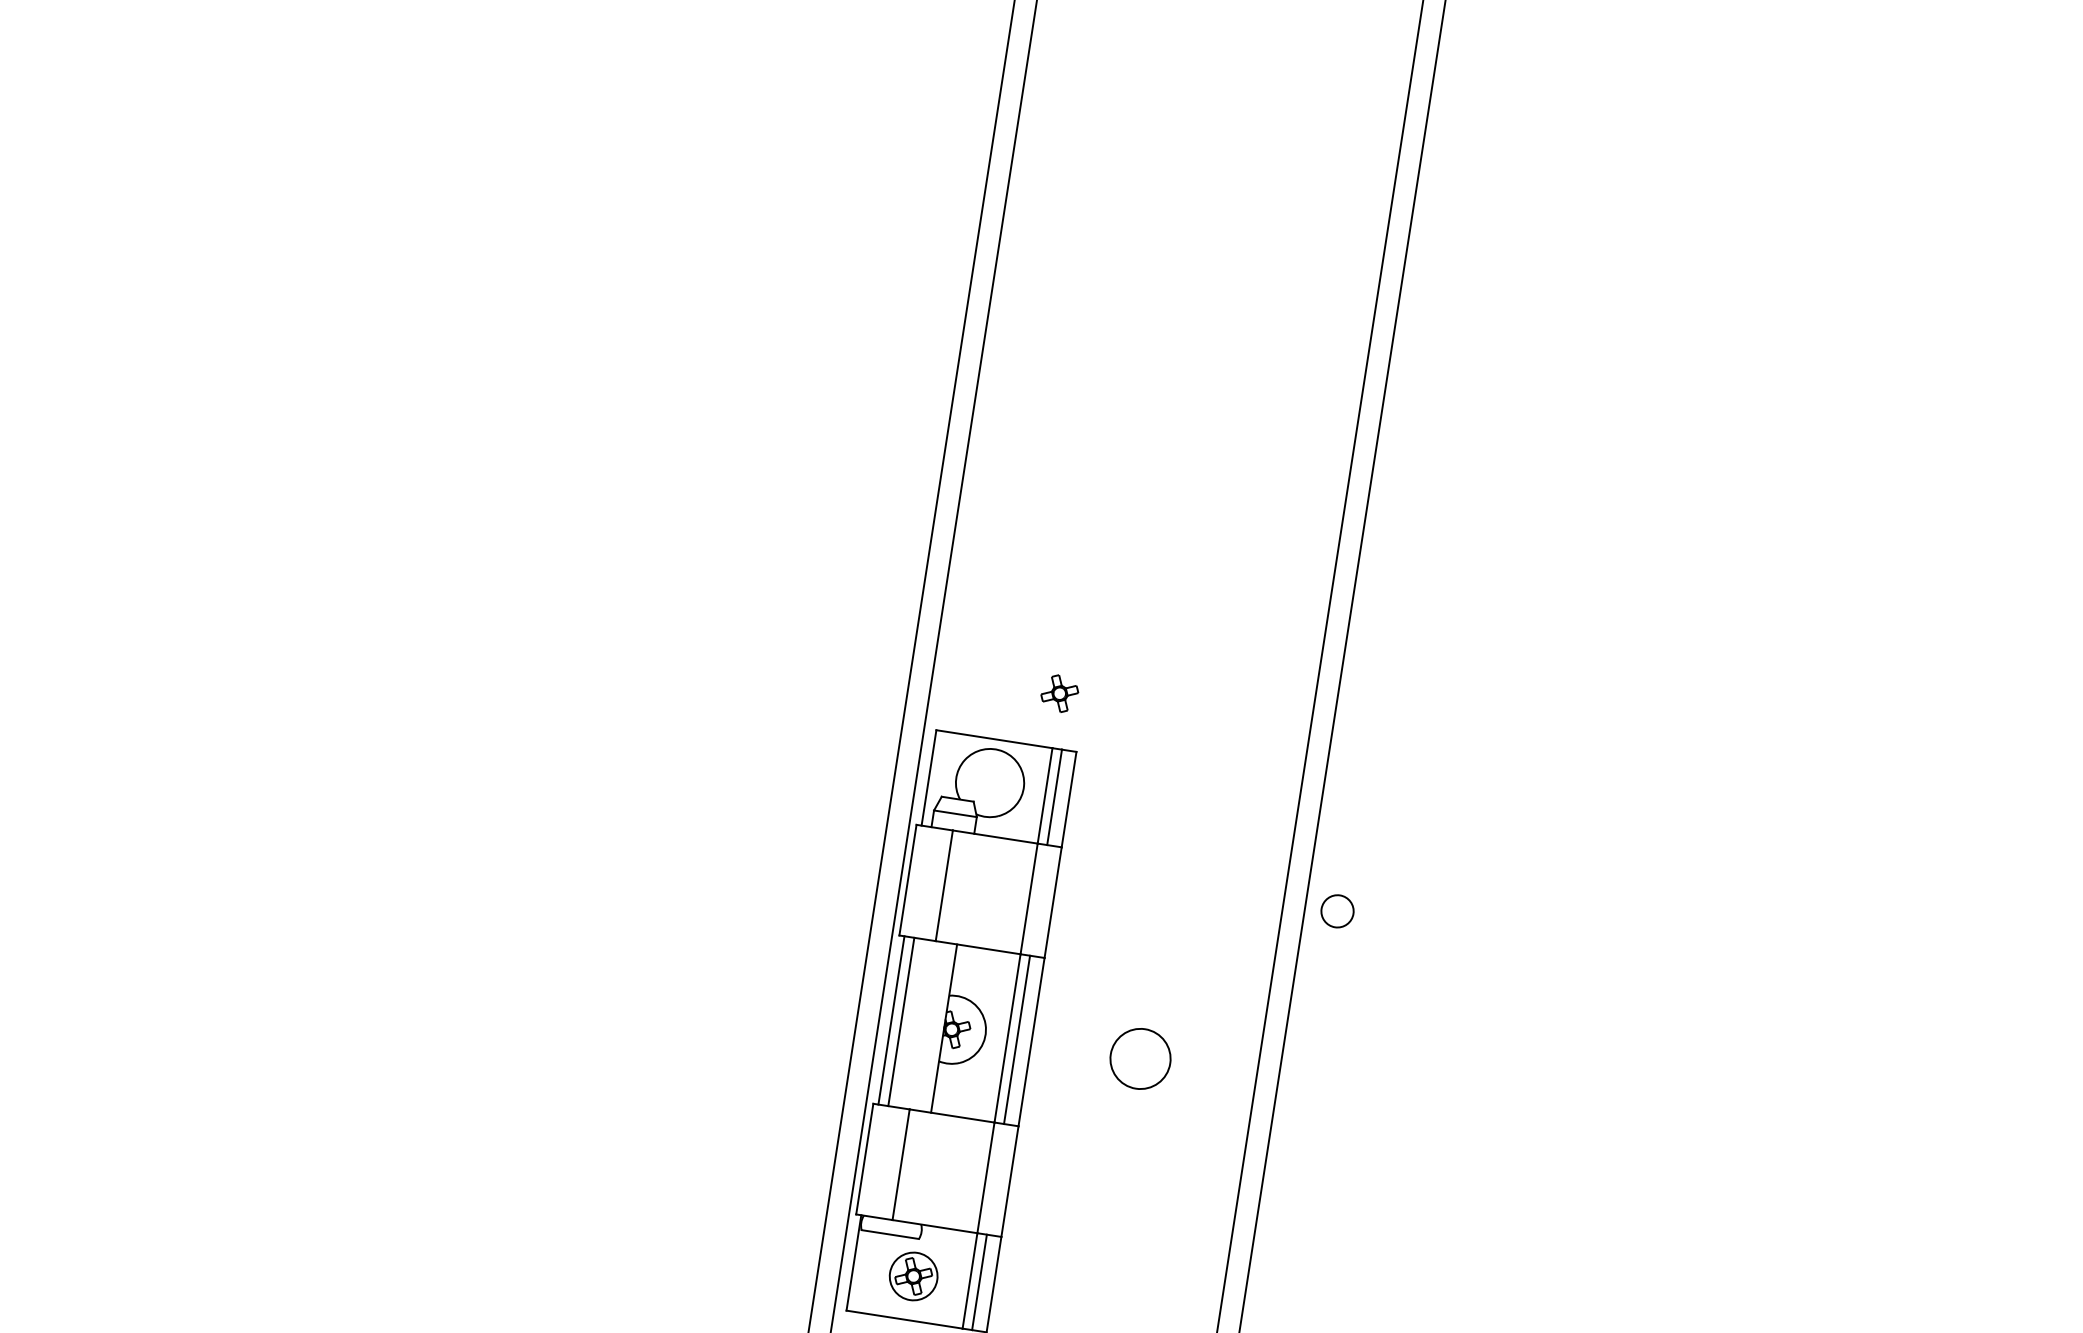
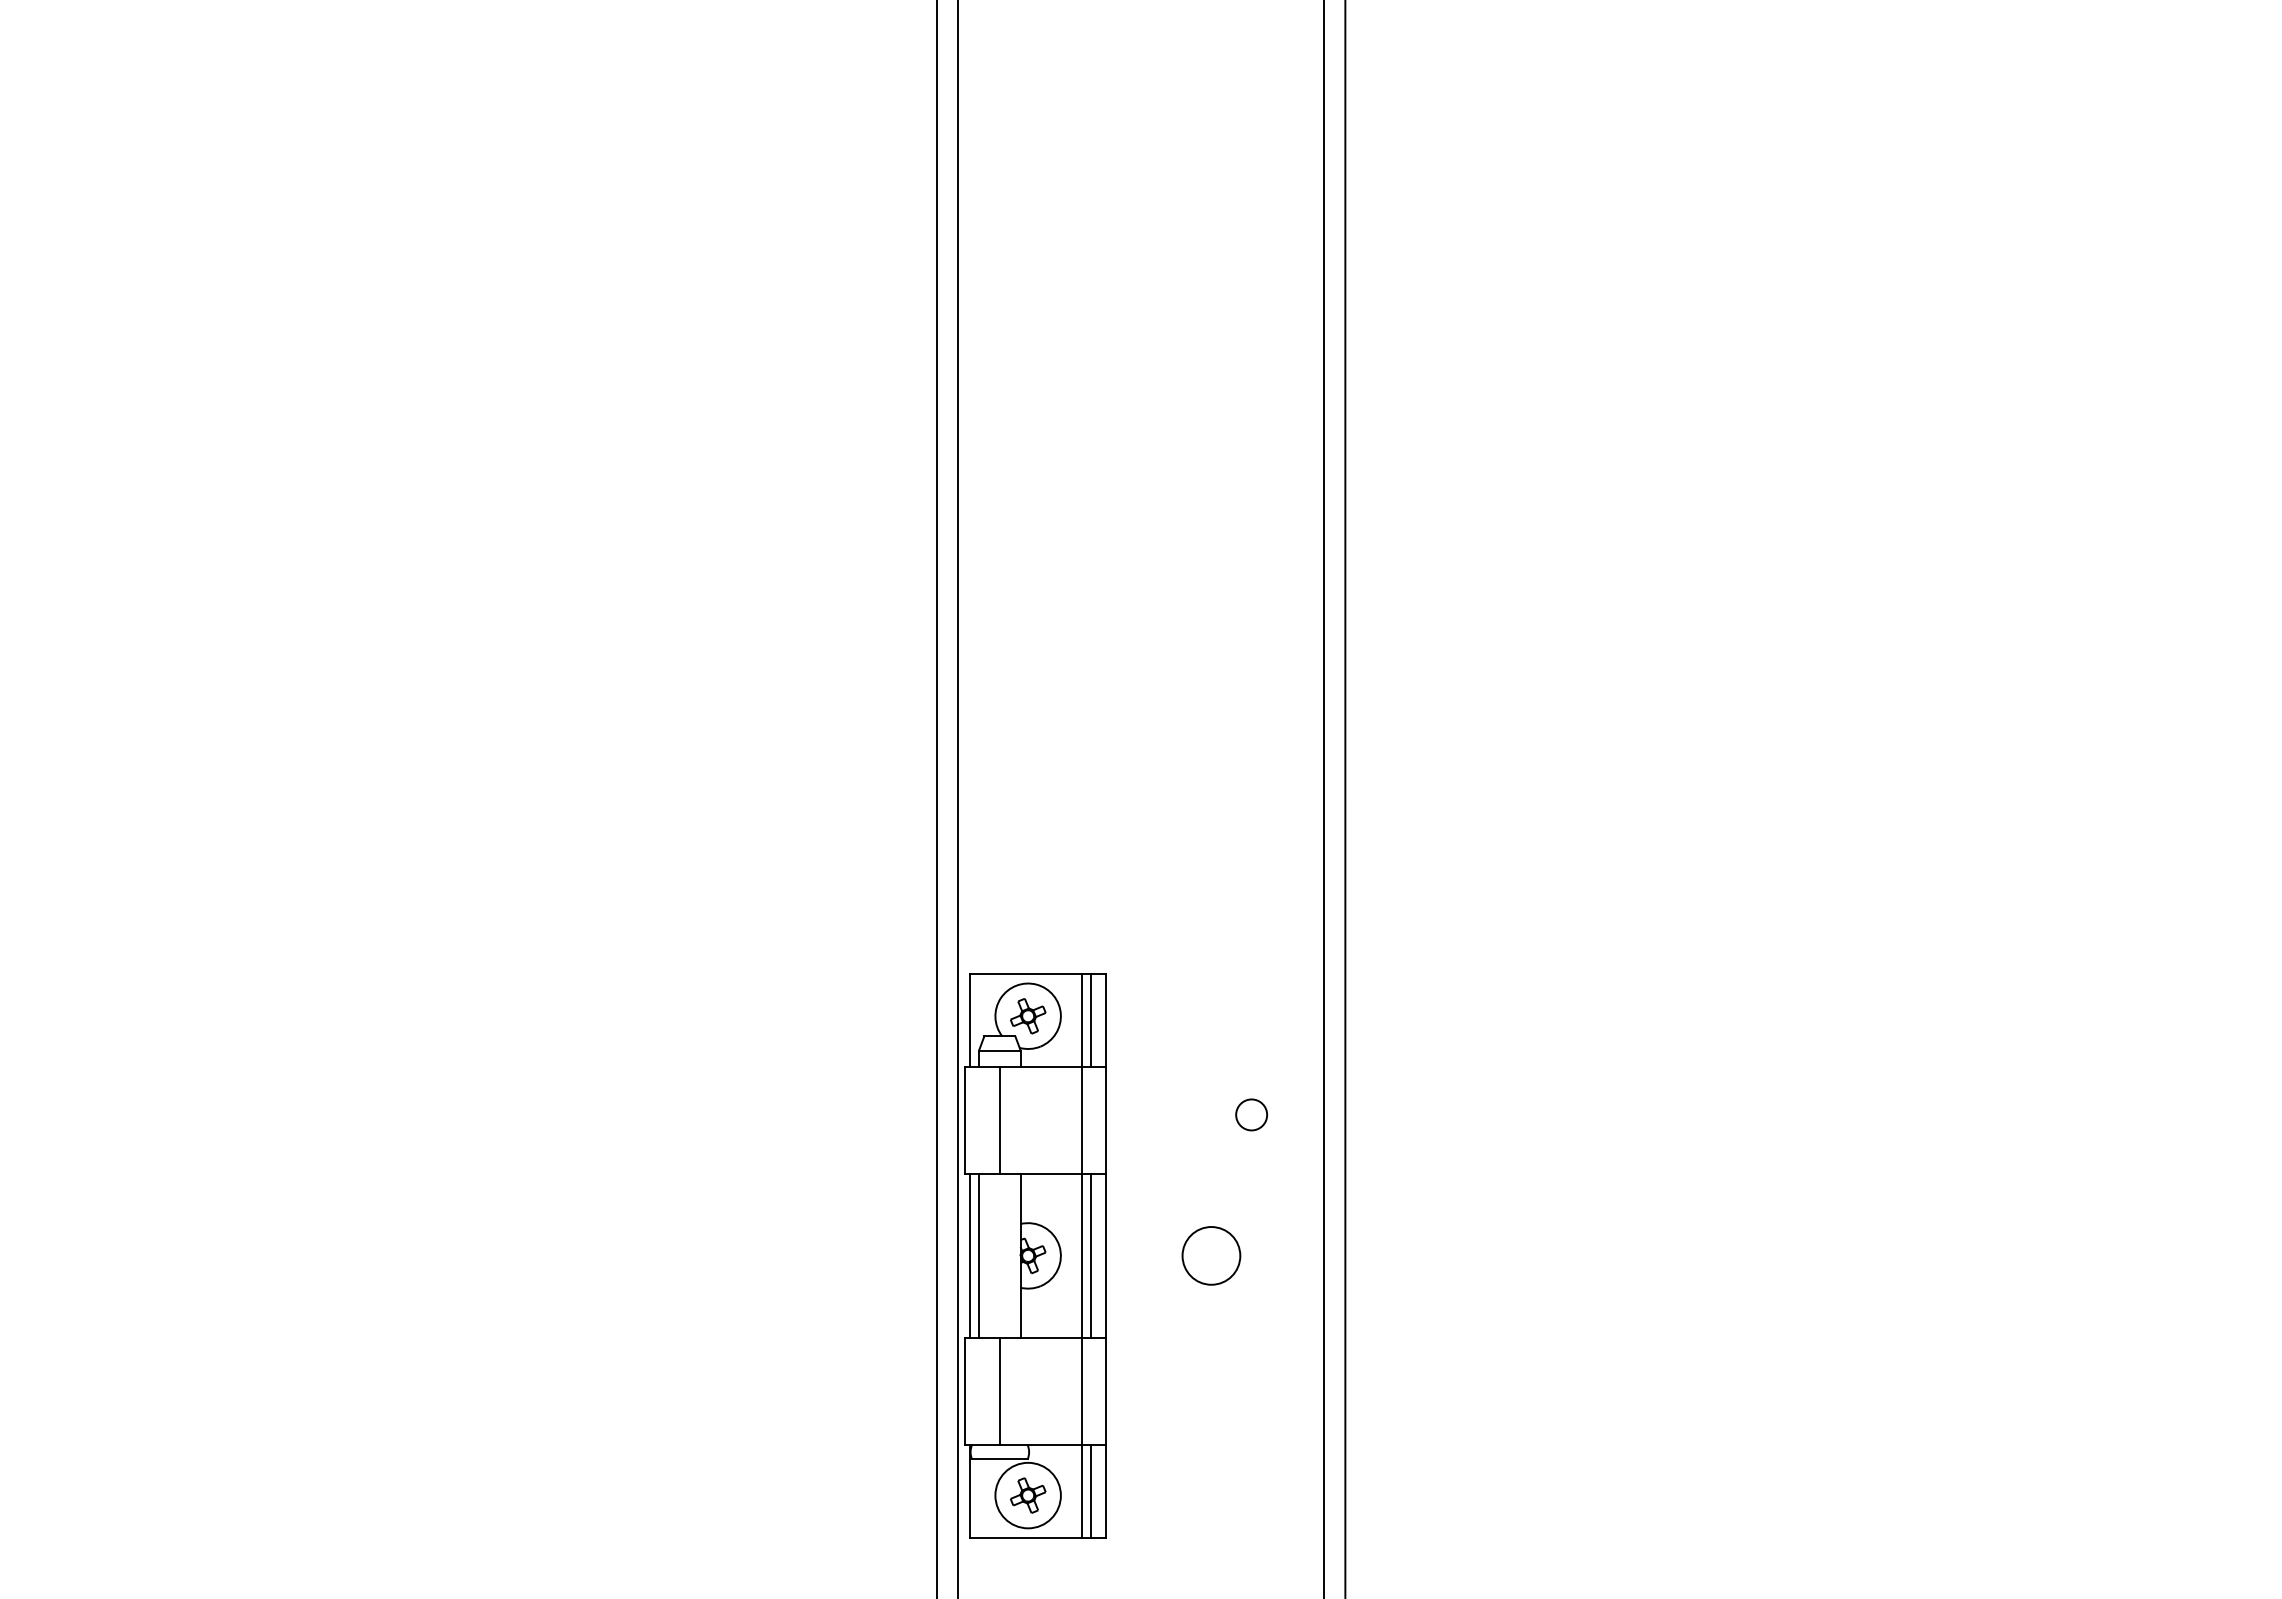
part: (1060, 694) -> (1028, 1016), moved
circle: (1337, 910) -> (1251, 1114), moved
circle: (912, 1276) -> (1027, 1495), size x1.43

